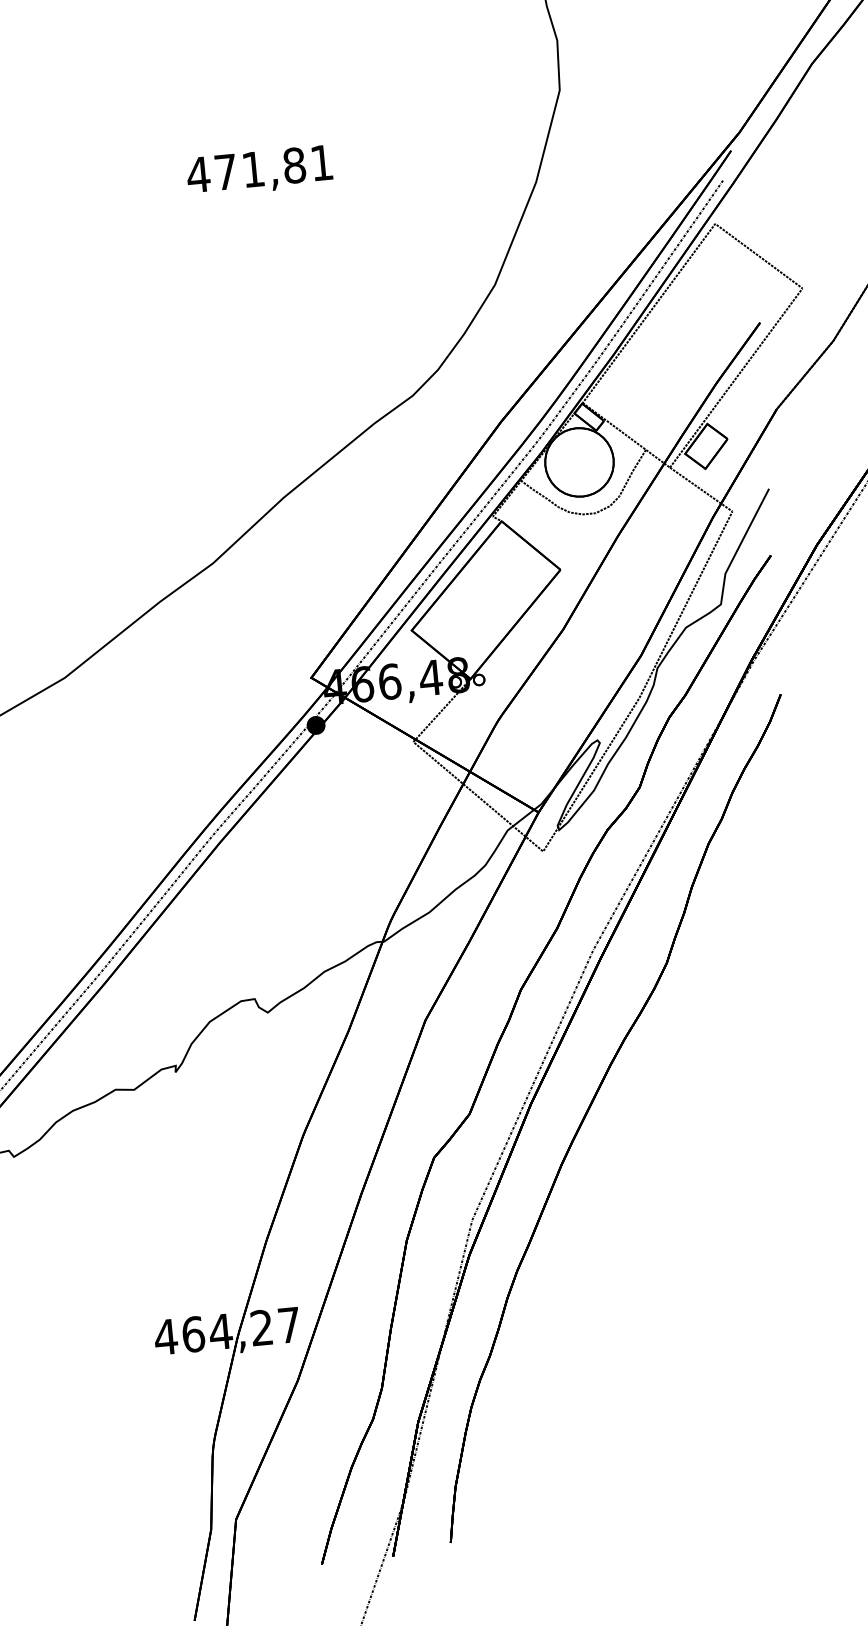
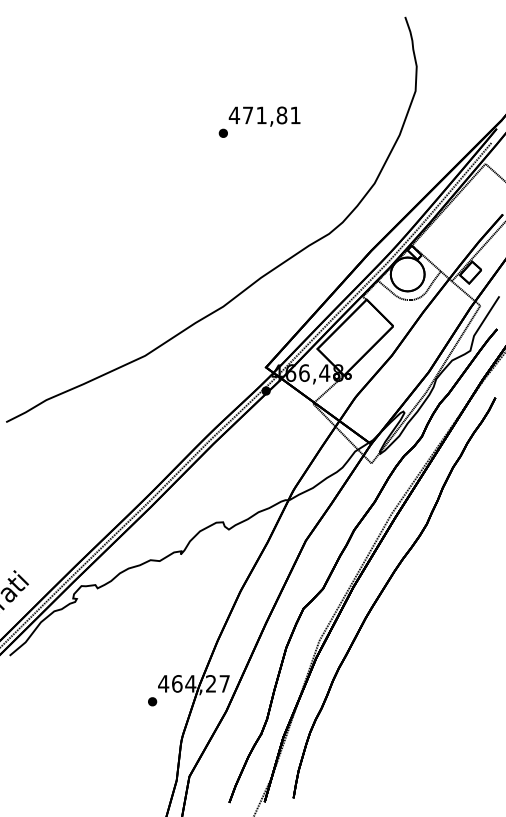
part: (177, 211) -> (222, 132), added
part: (146, 1374) -> (152, 701), added

